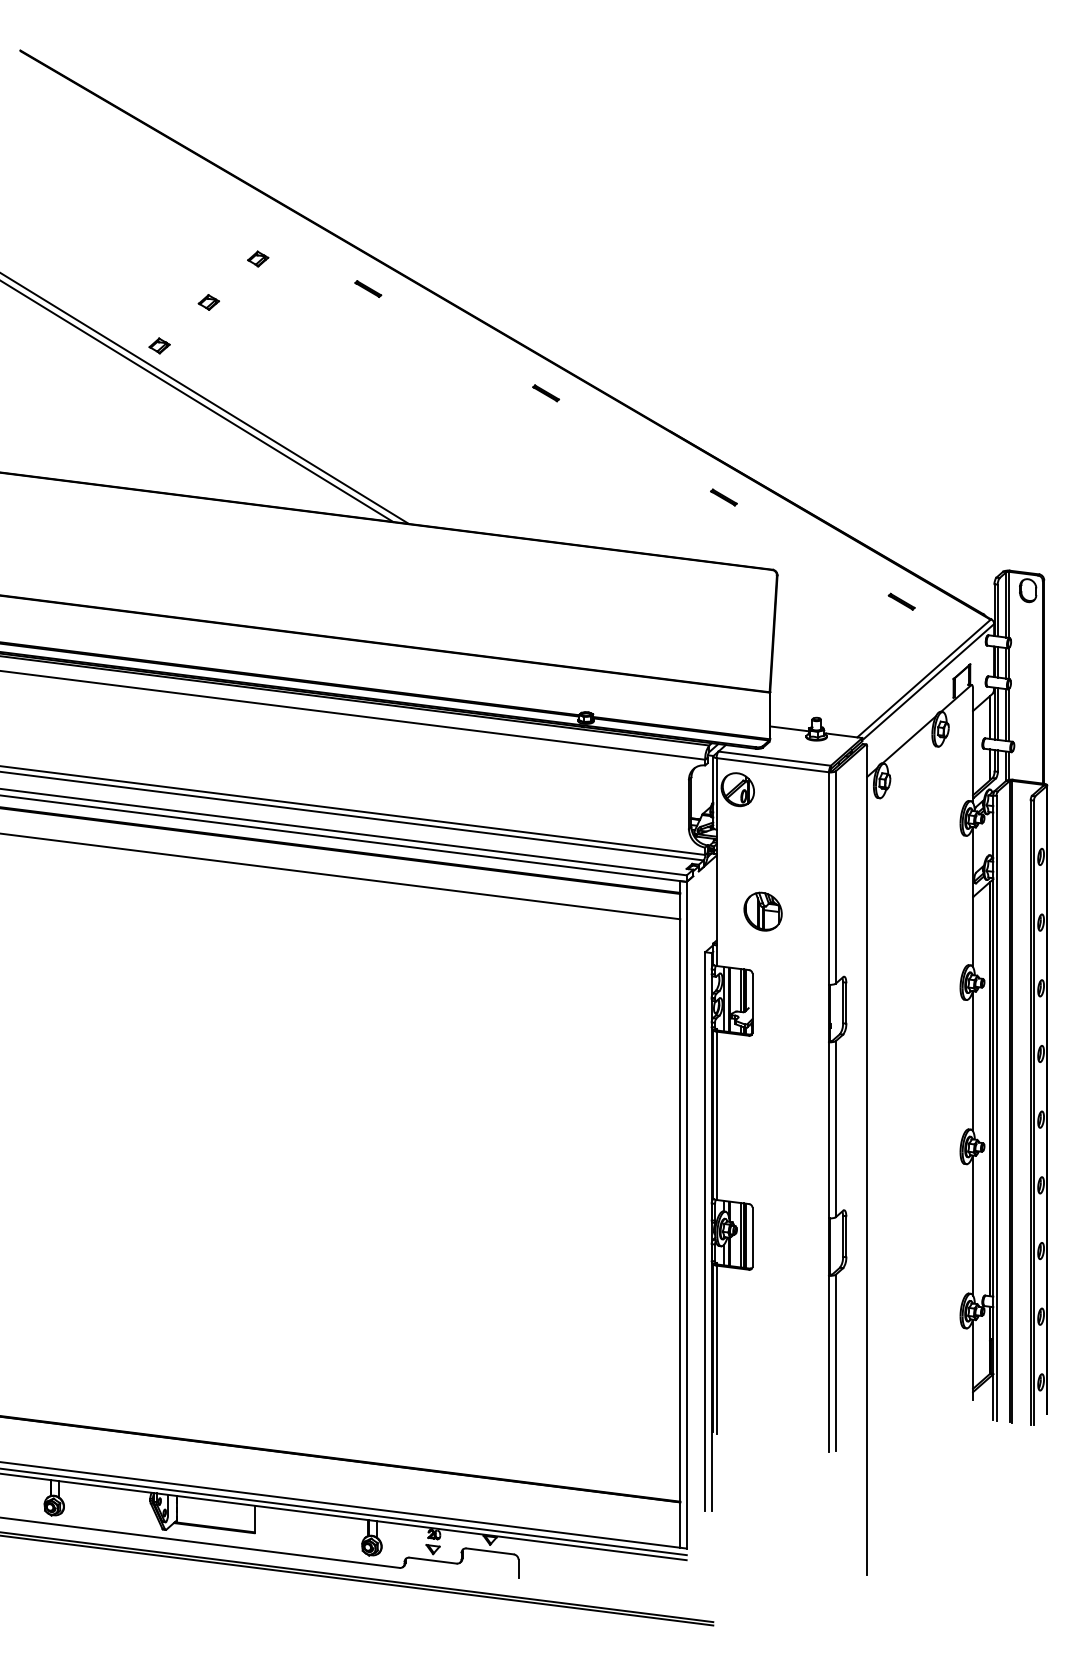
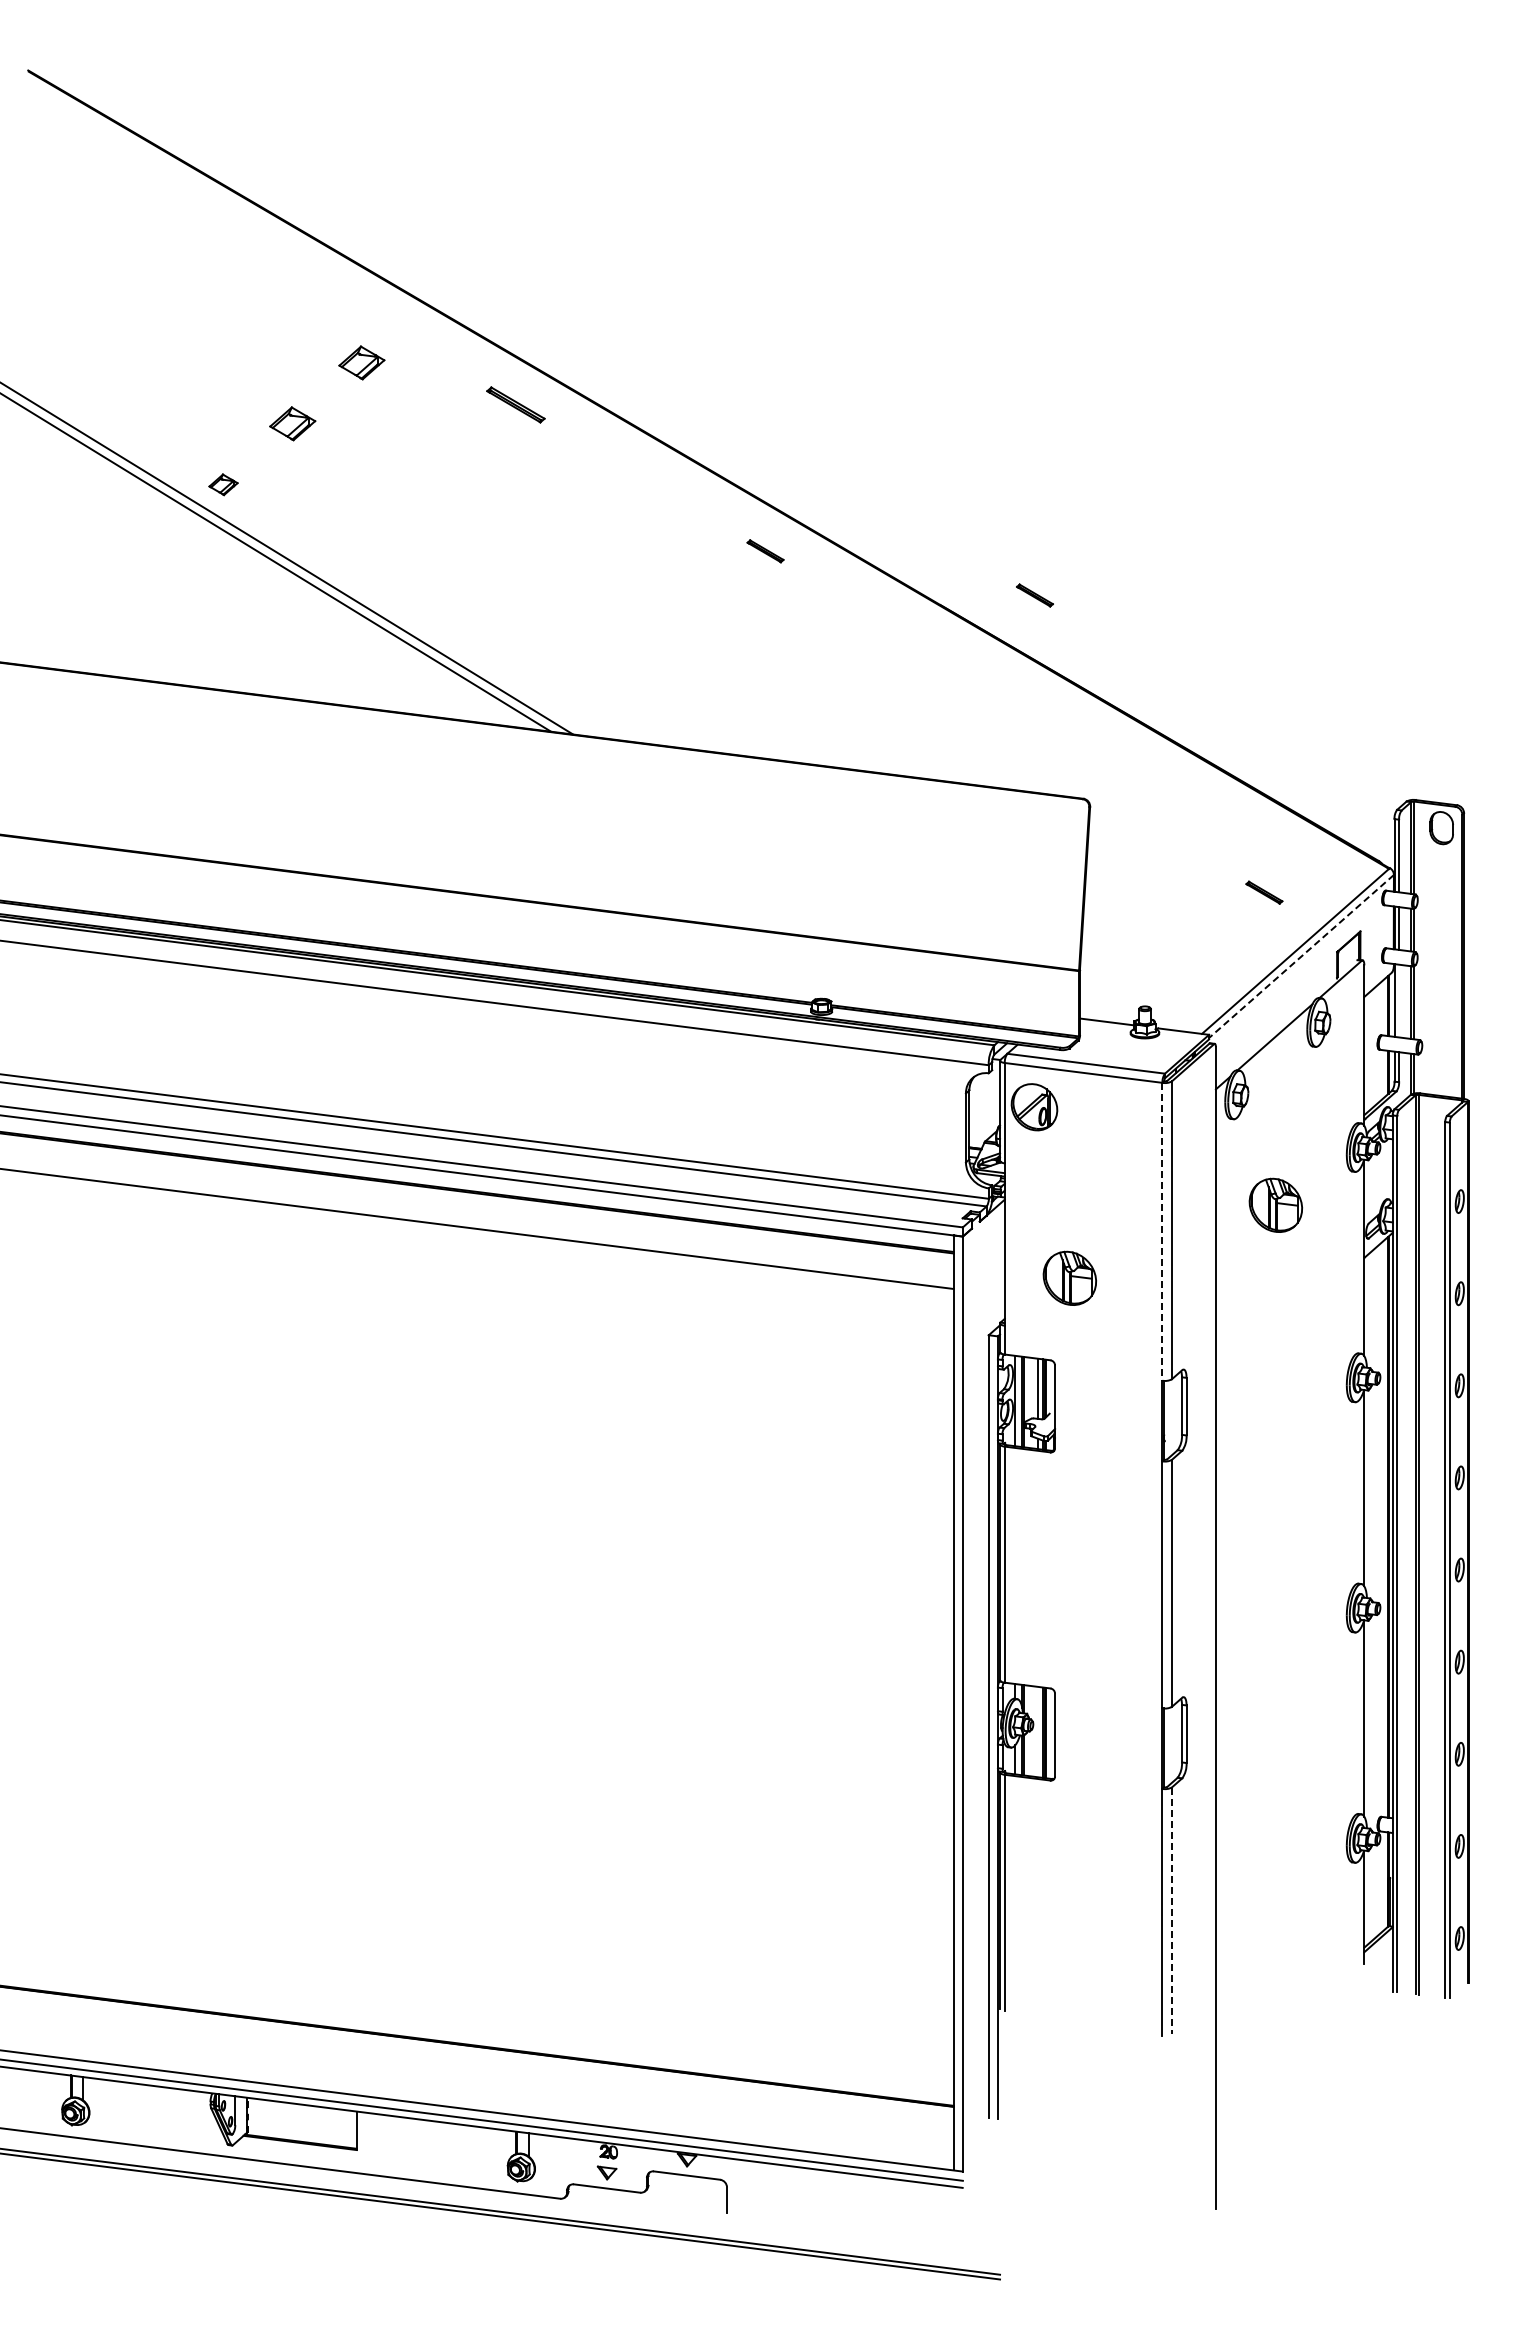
part: (258, 258) -> (361, 362), size x1.6
part: (368, 289) -> (516, 405), size x1.6
part: (208, 302) -> (292, 423), size x1.6
part: (723, 497) -> (1034, 595), moved
part: (901, 601) -> (1264, 892), moved
line: (928, 682) -> (1301, 956), solid -> dashed
line: (998, 713) -> (1399, 1000), removed
part: (909, 859) -> (1275, 1204), added
line: (829, 878) -> (1162, 1231), solid -> dashed
line: (740, 1234) -> (1038, 1731), removed
line: (835, 1363) -> (1171, 1911), solid -> dashed

